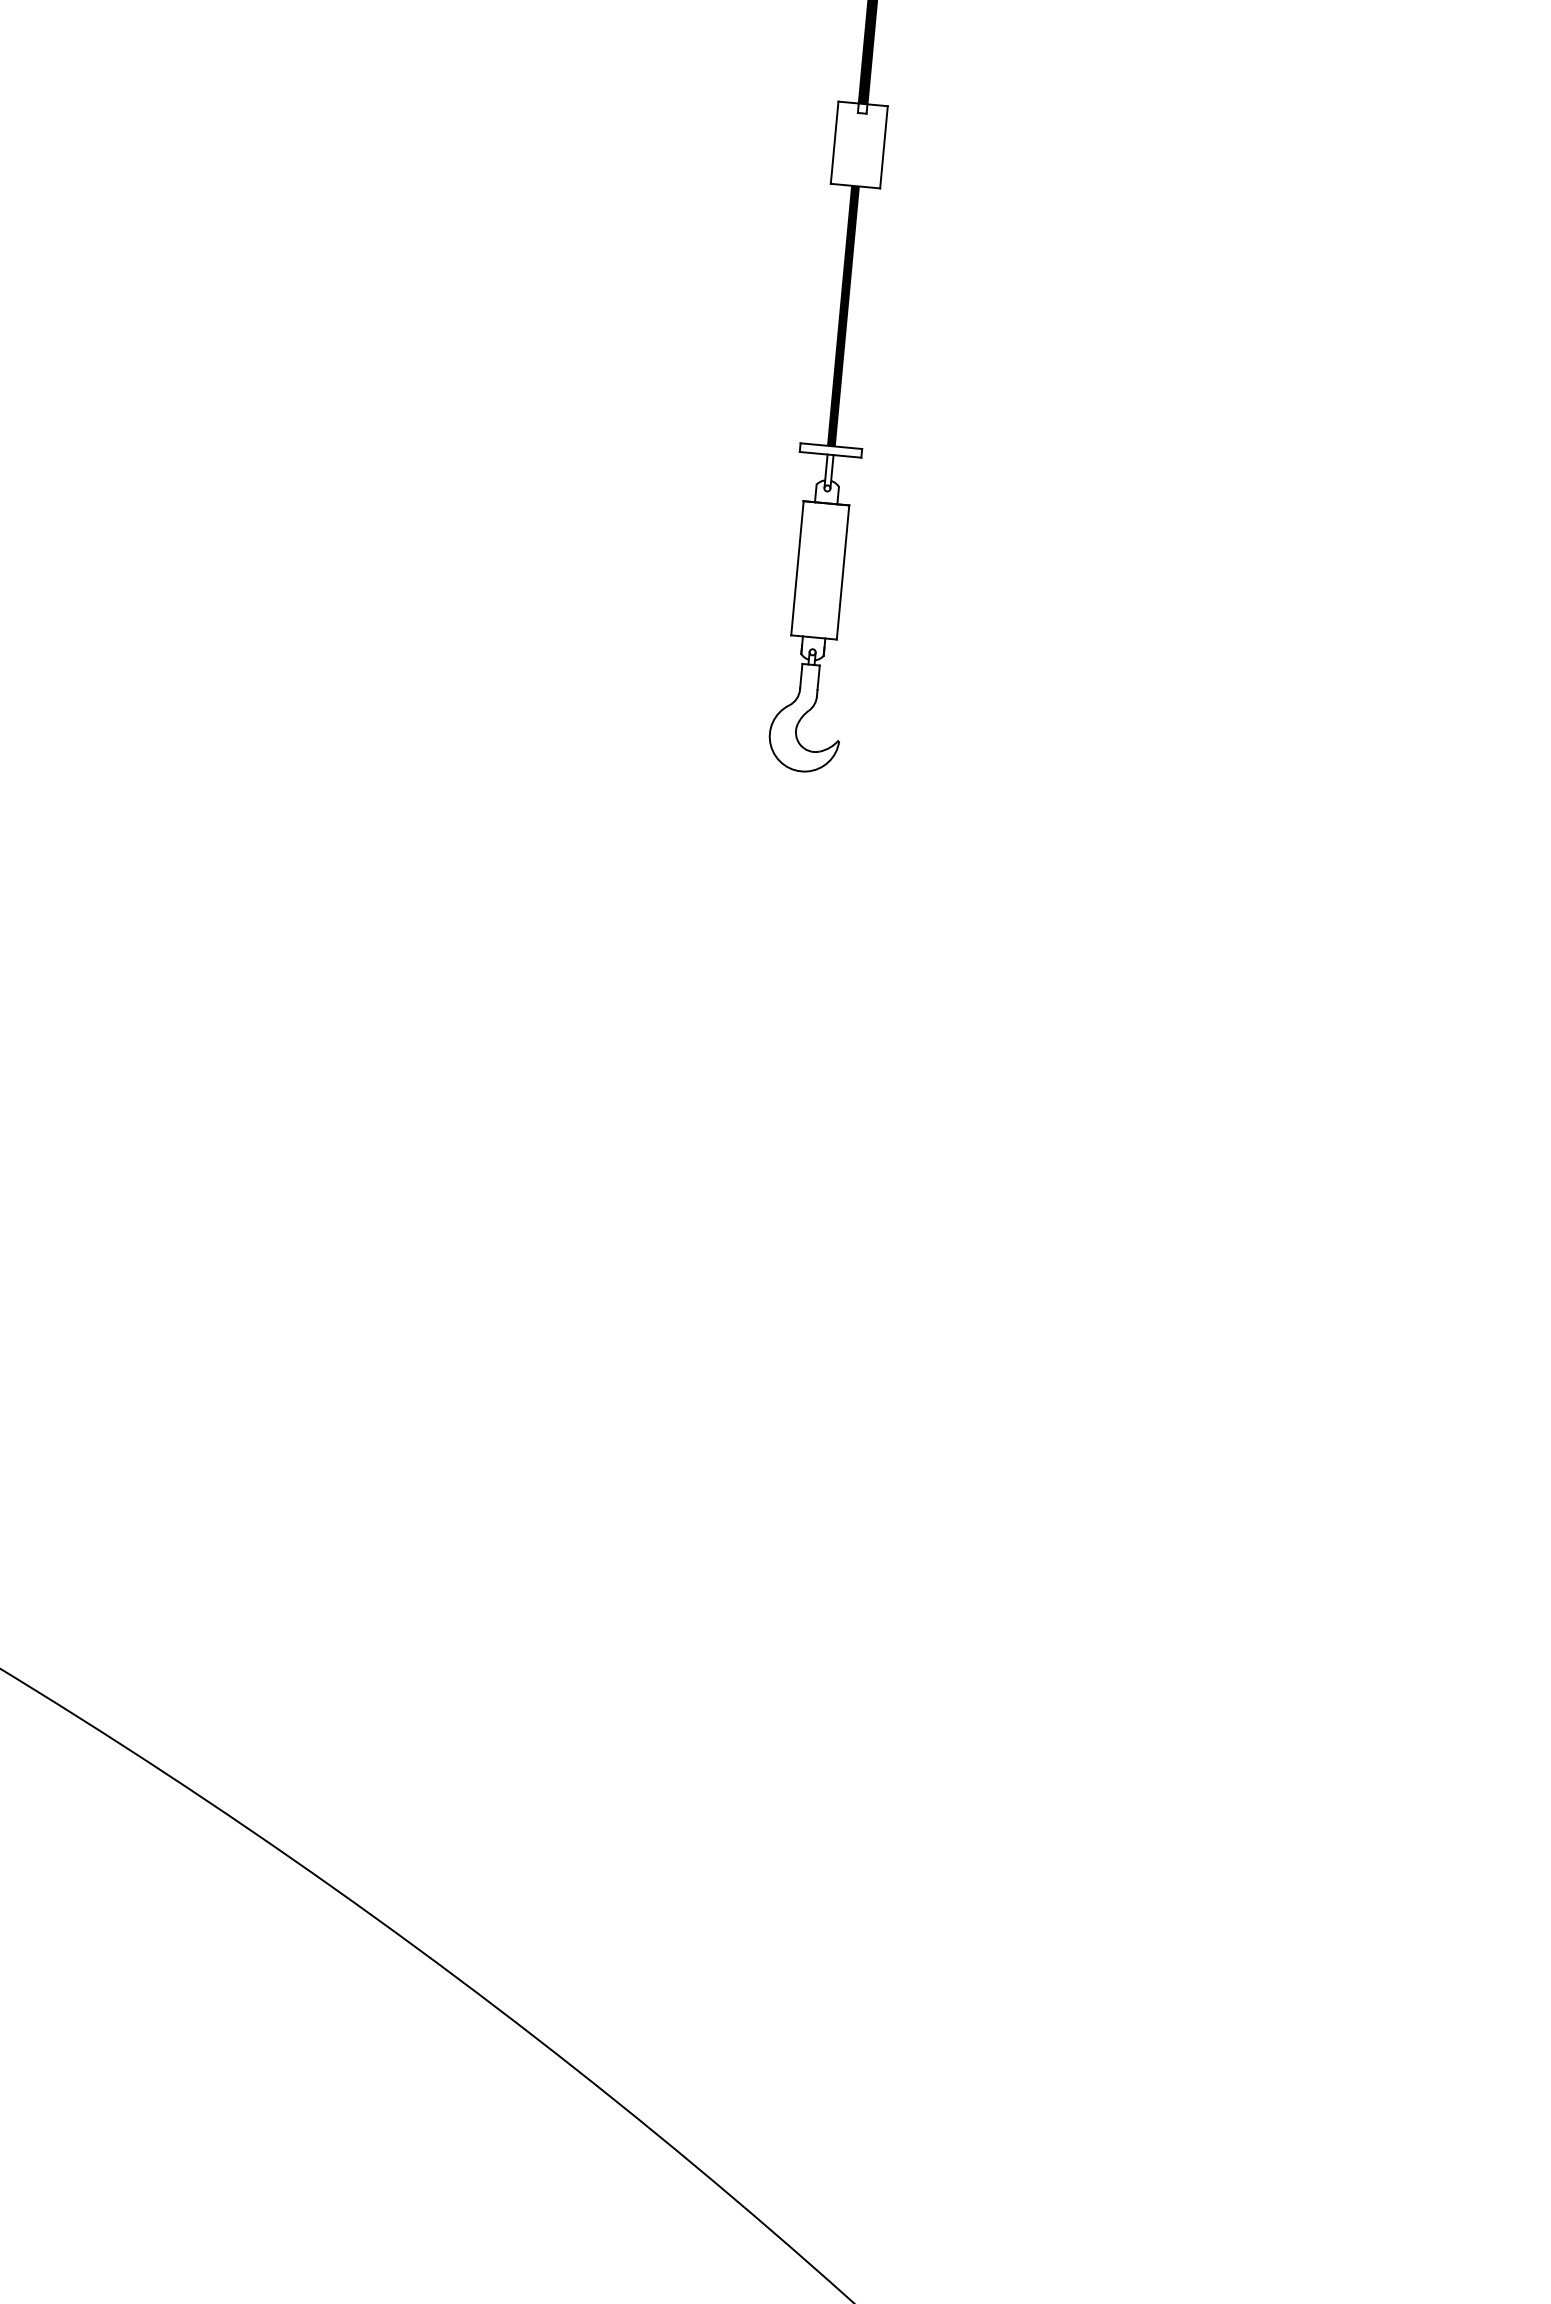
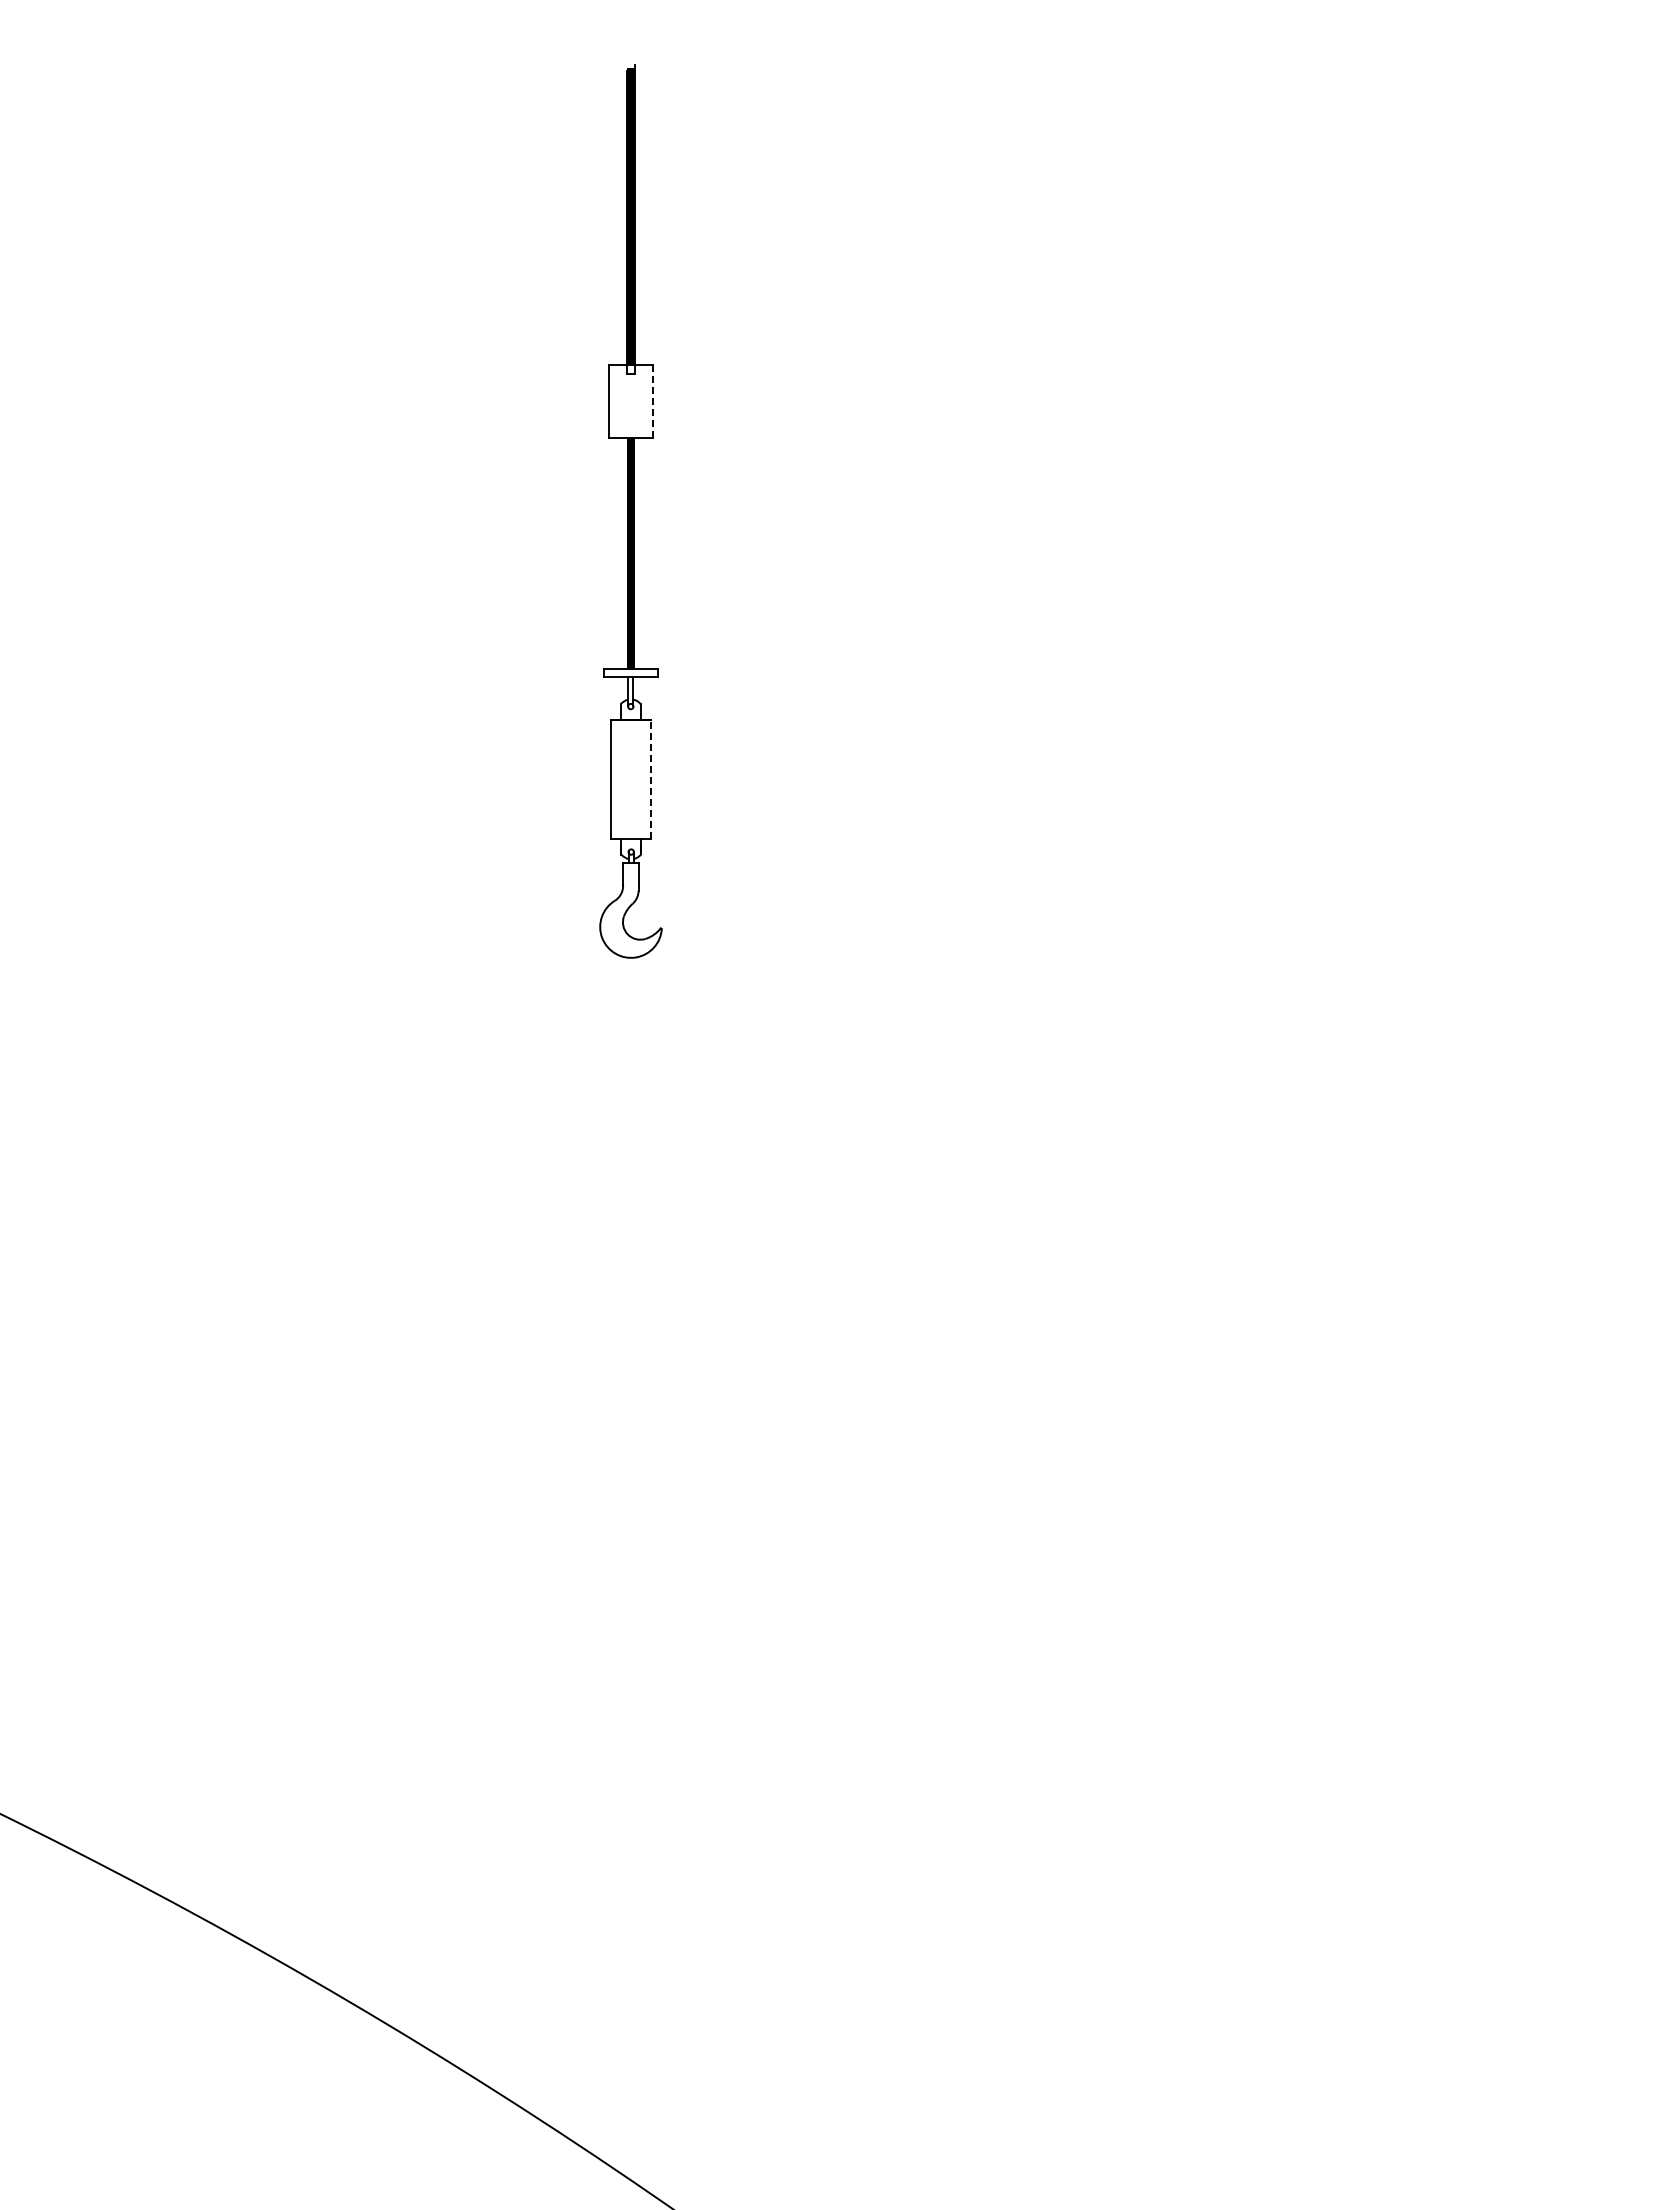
line: (883, 147) -> (652, 401), solid -> dashed
line: (843, 572) -> (651, 779), solid -> dashed

